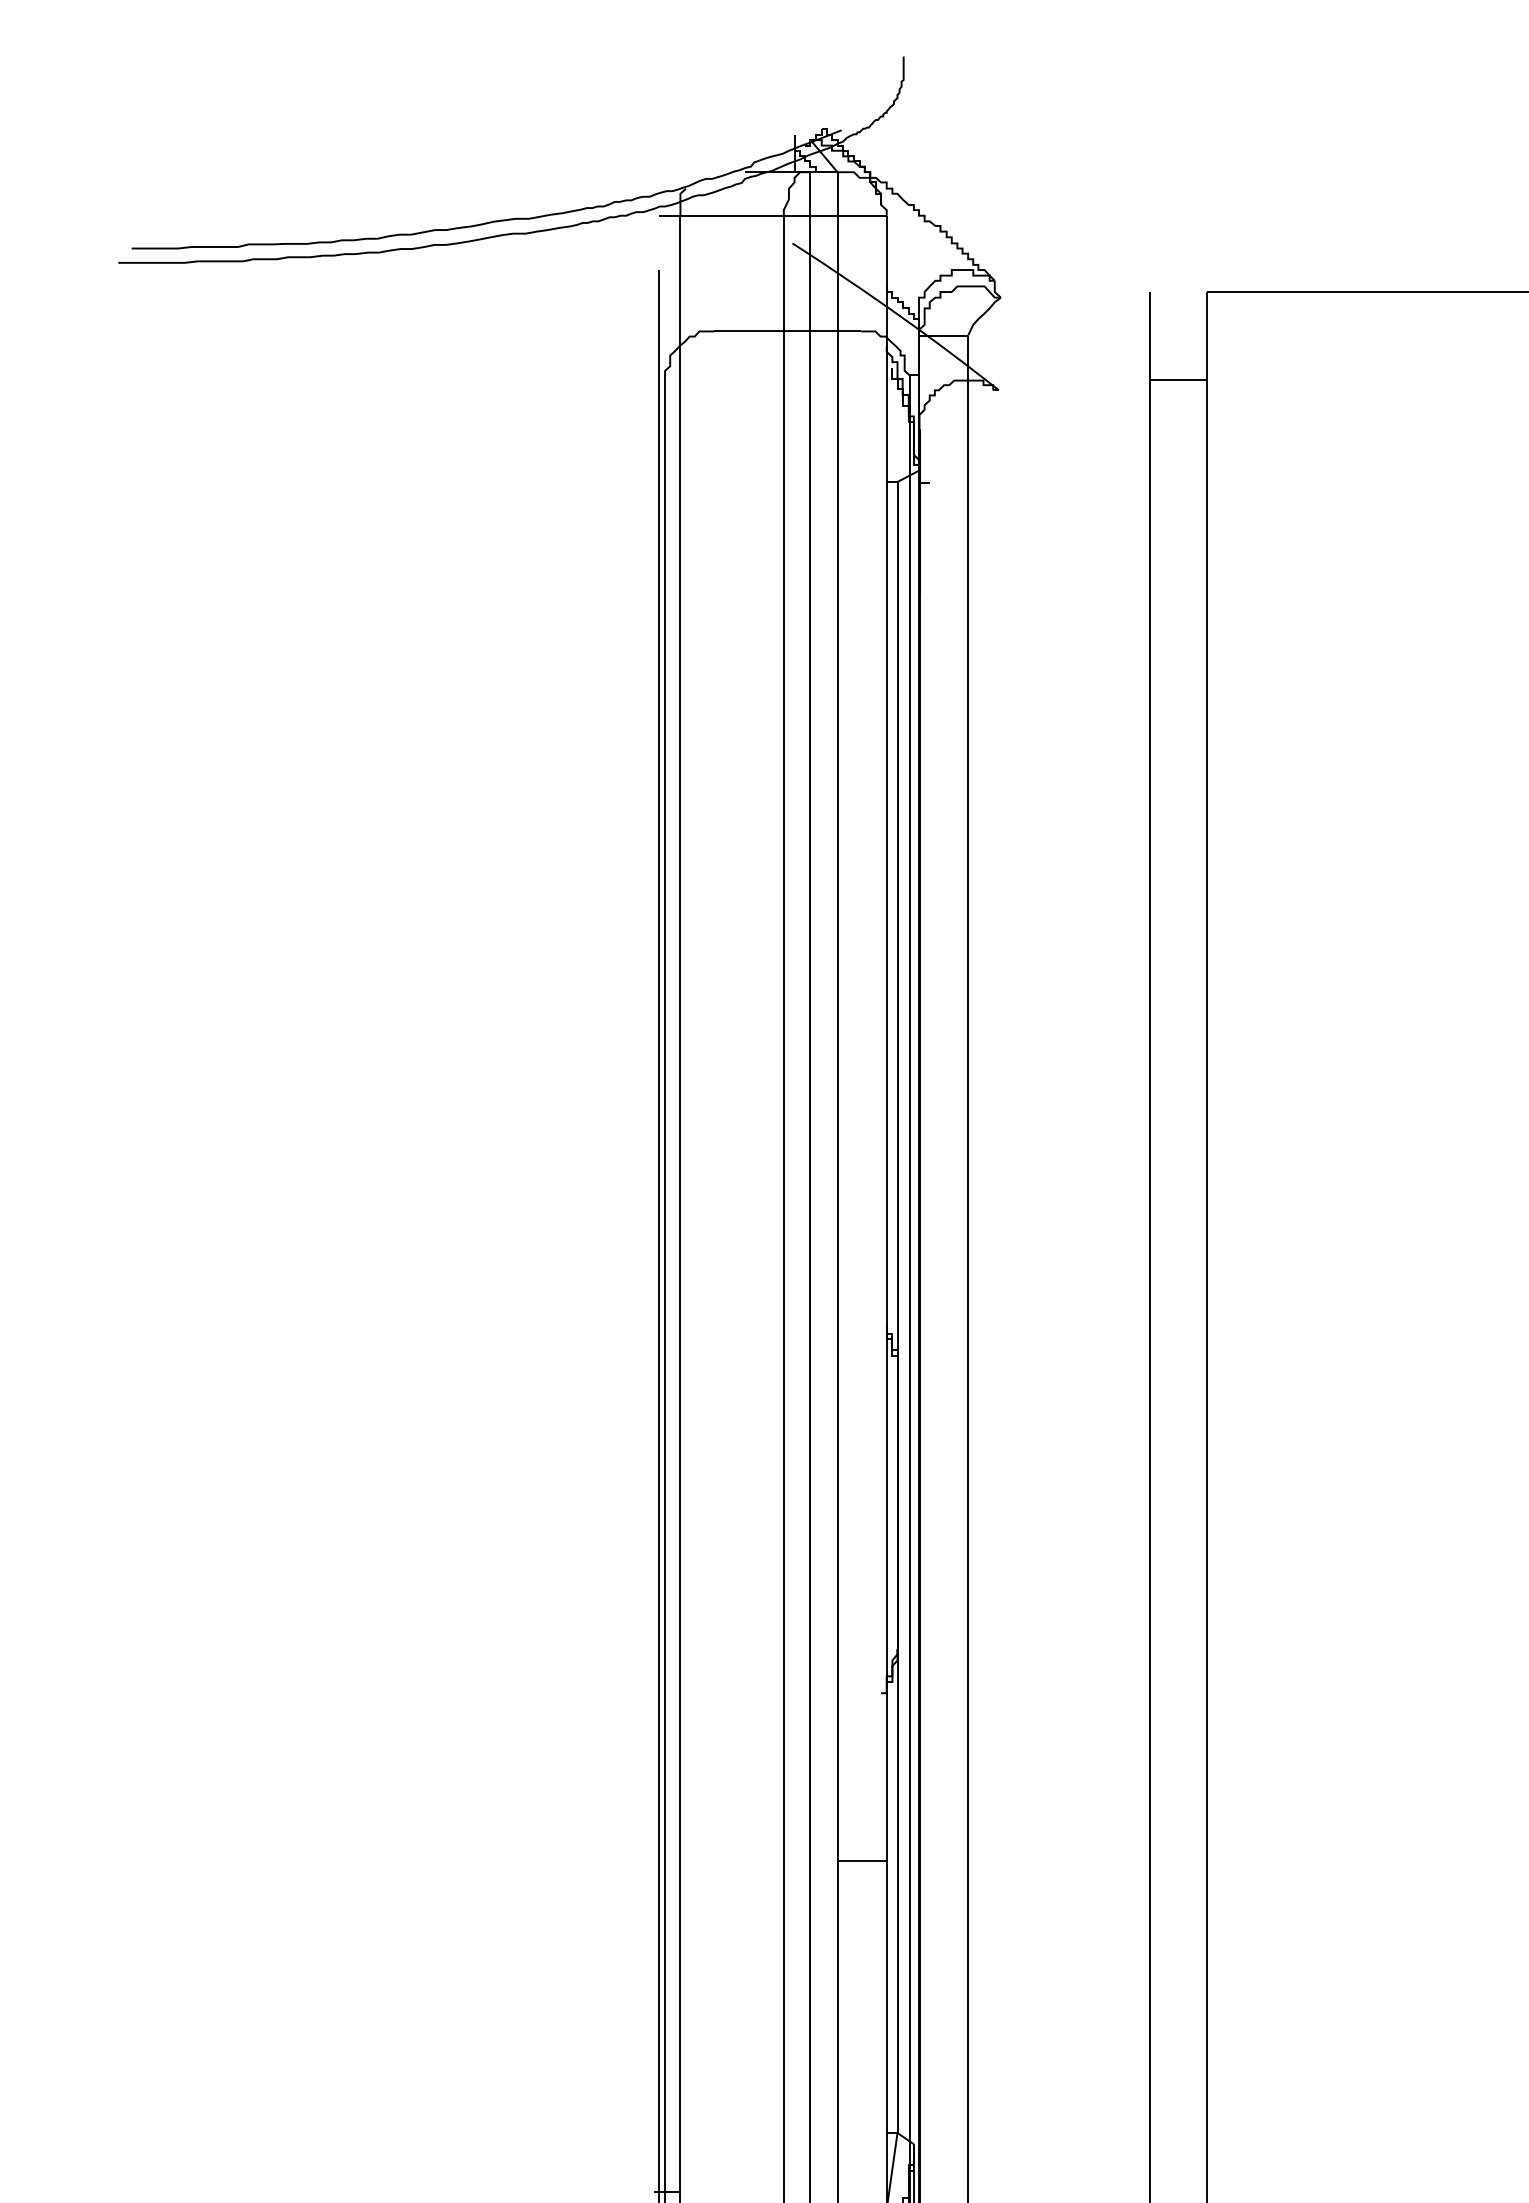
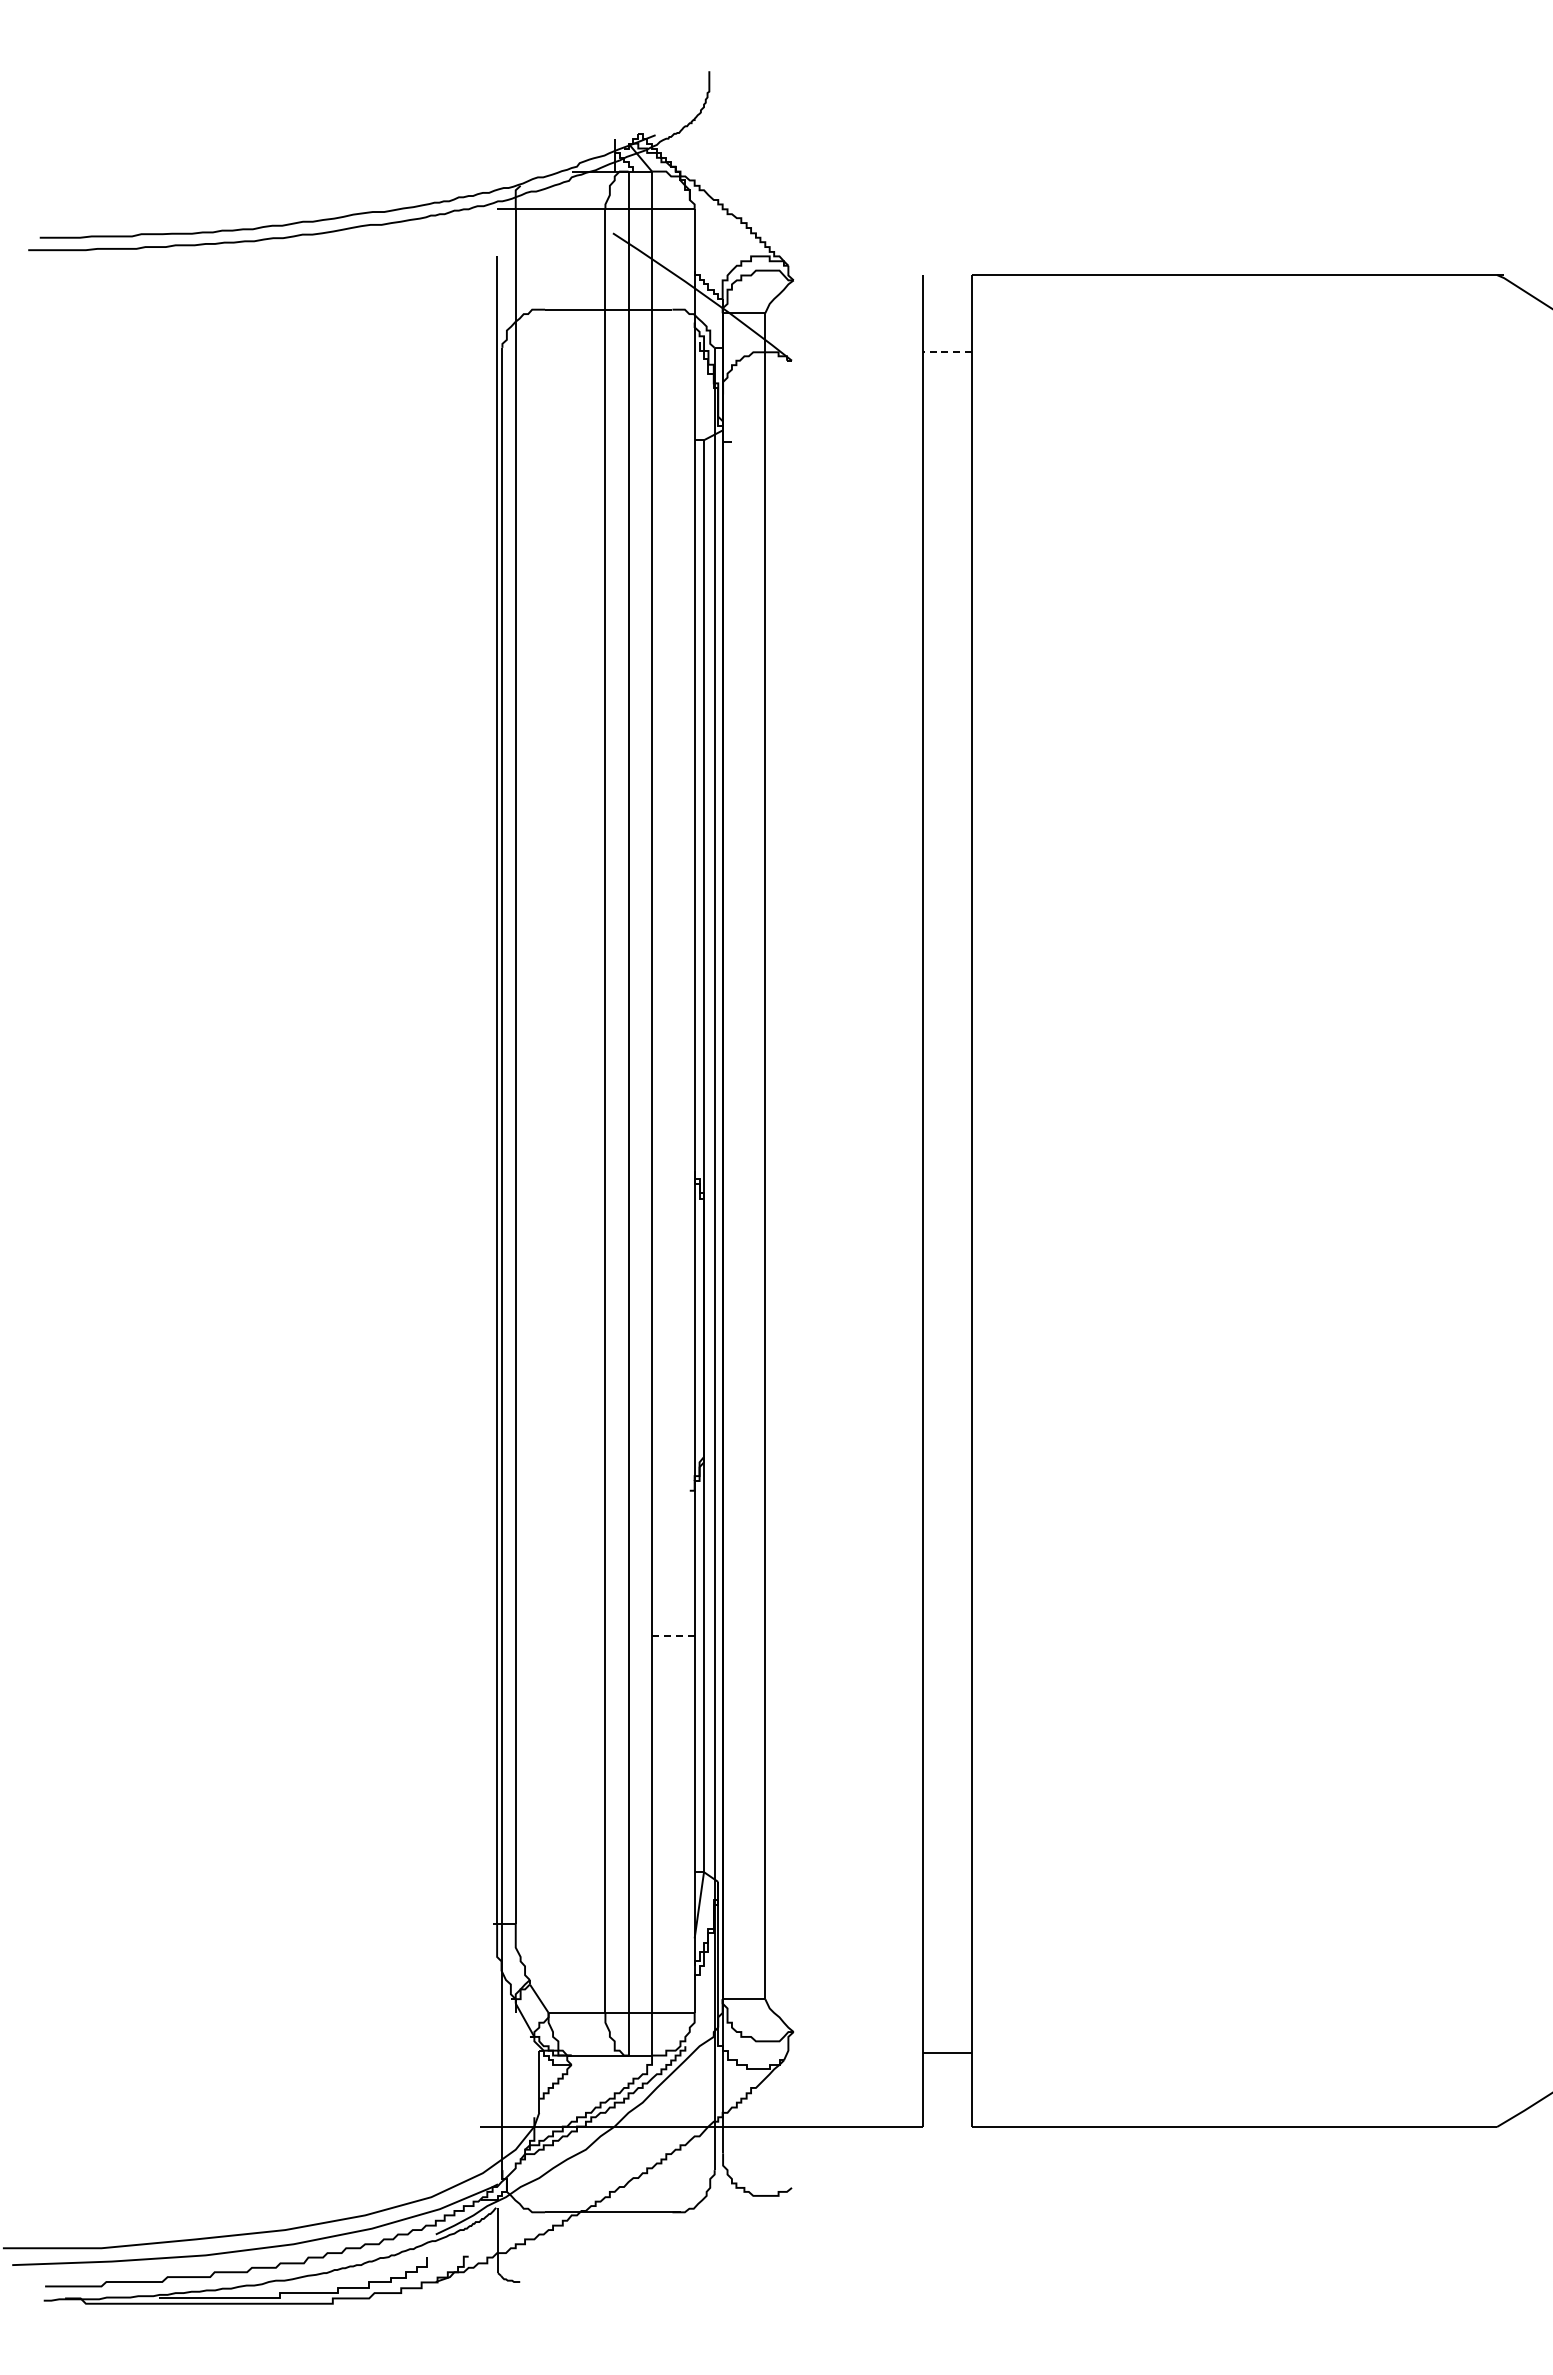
line: (1178, 379) -> (947, 351), solid -> dashed
line: (861, 1861) -> (672, 1636), solid -> dashed

